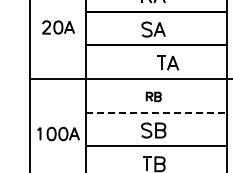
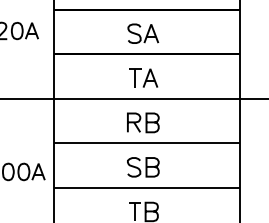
part: (167, 62) -> (143, 77), moved
part: (153, 96) -> (143, 122), size x1.67
line: (156, 112) -> (147, 143), dashed -> solid

